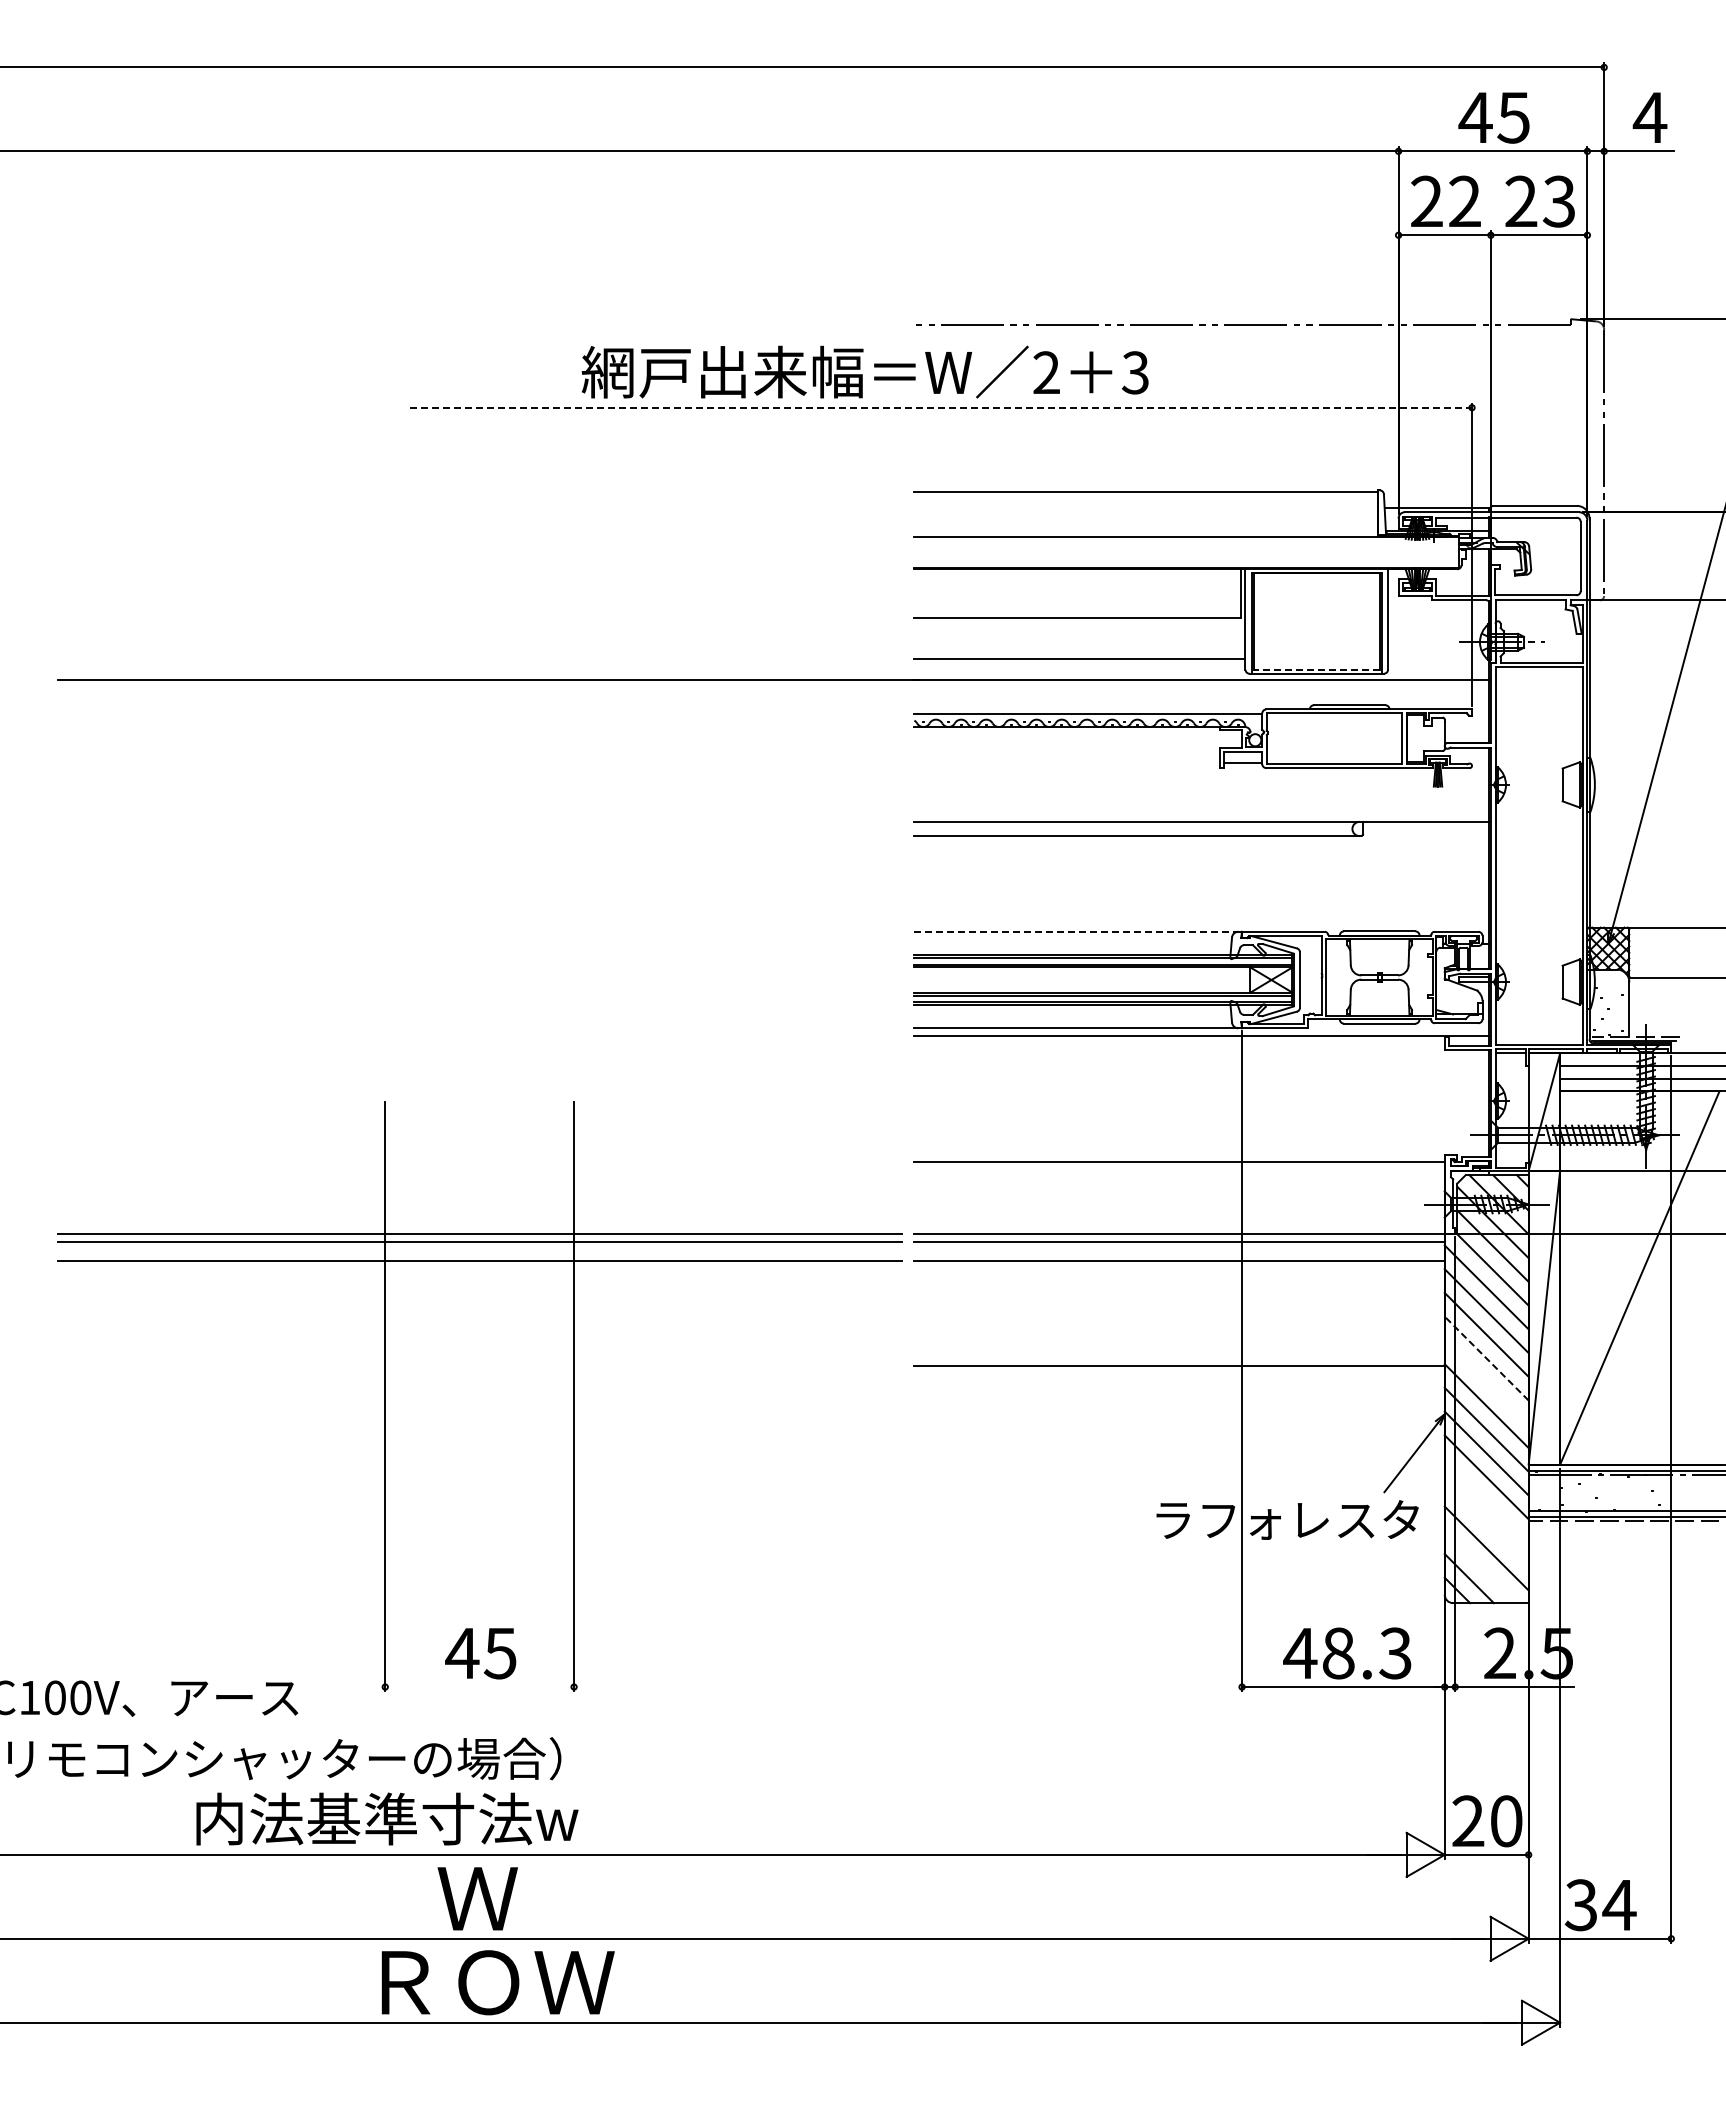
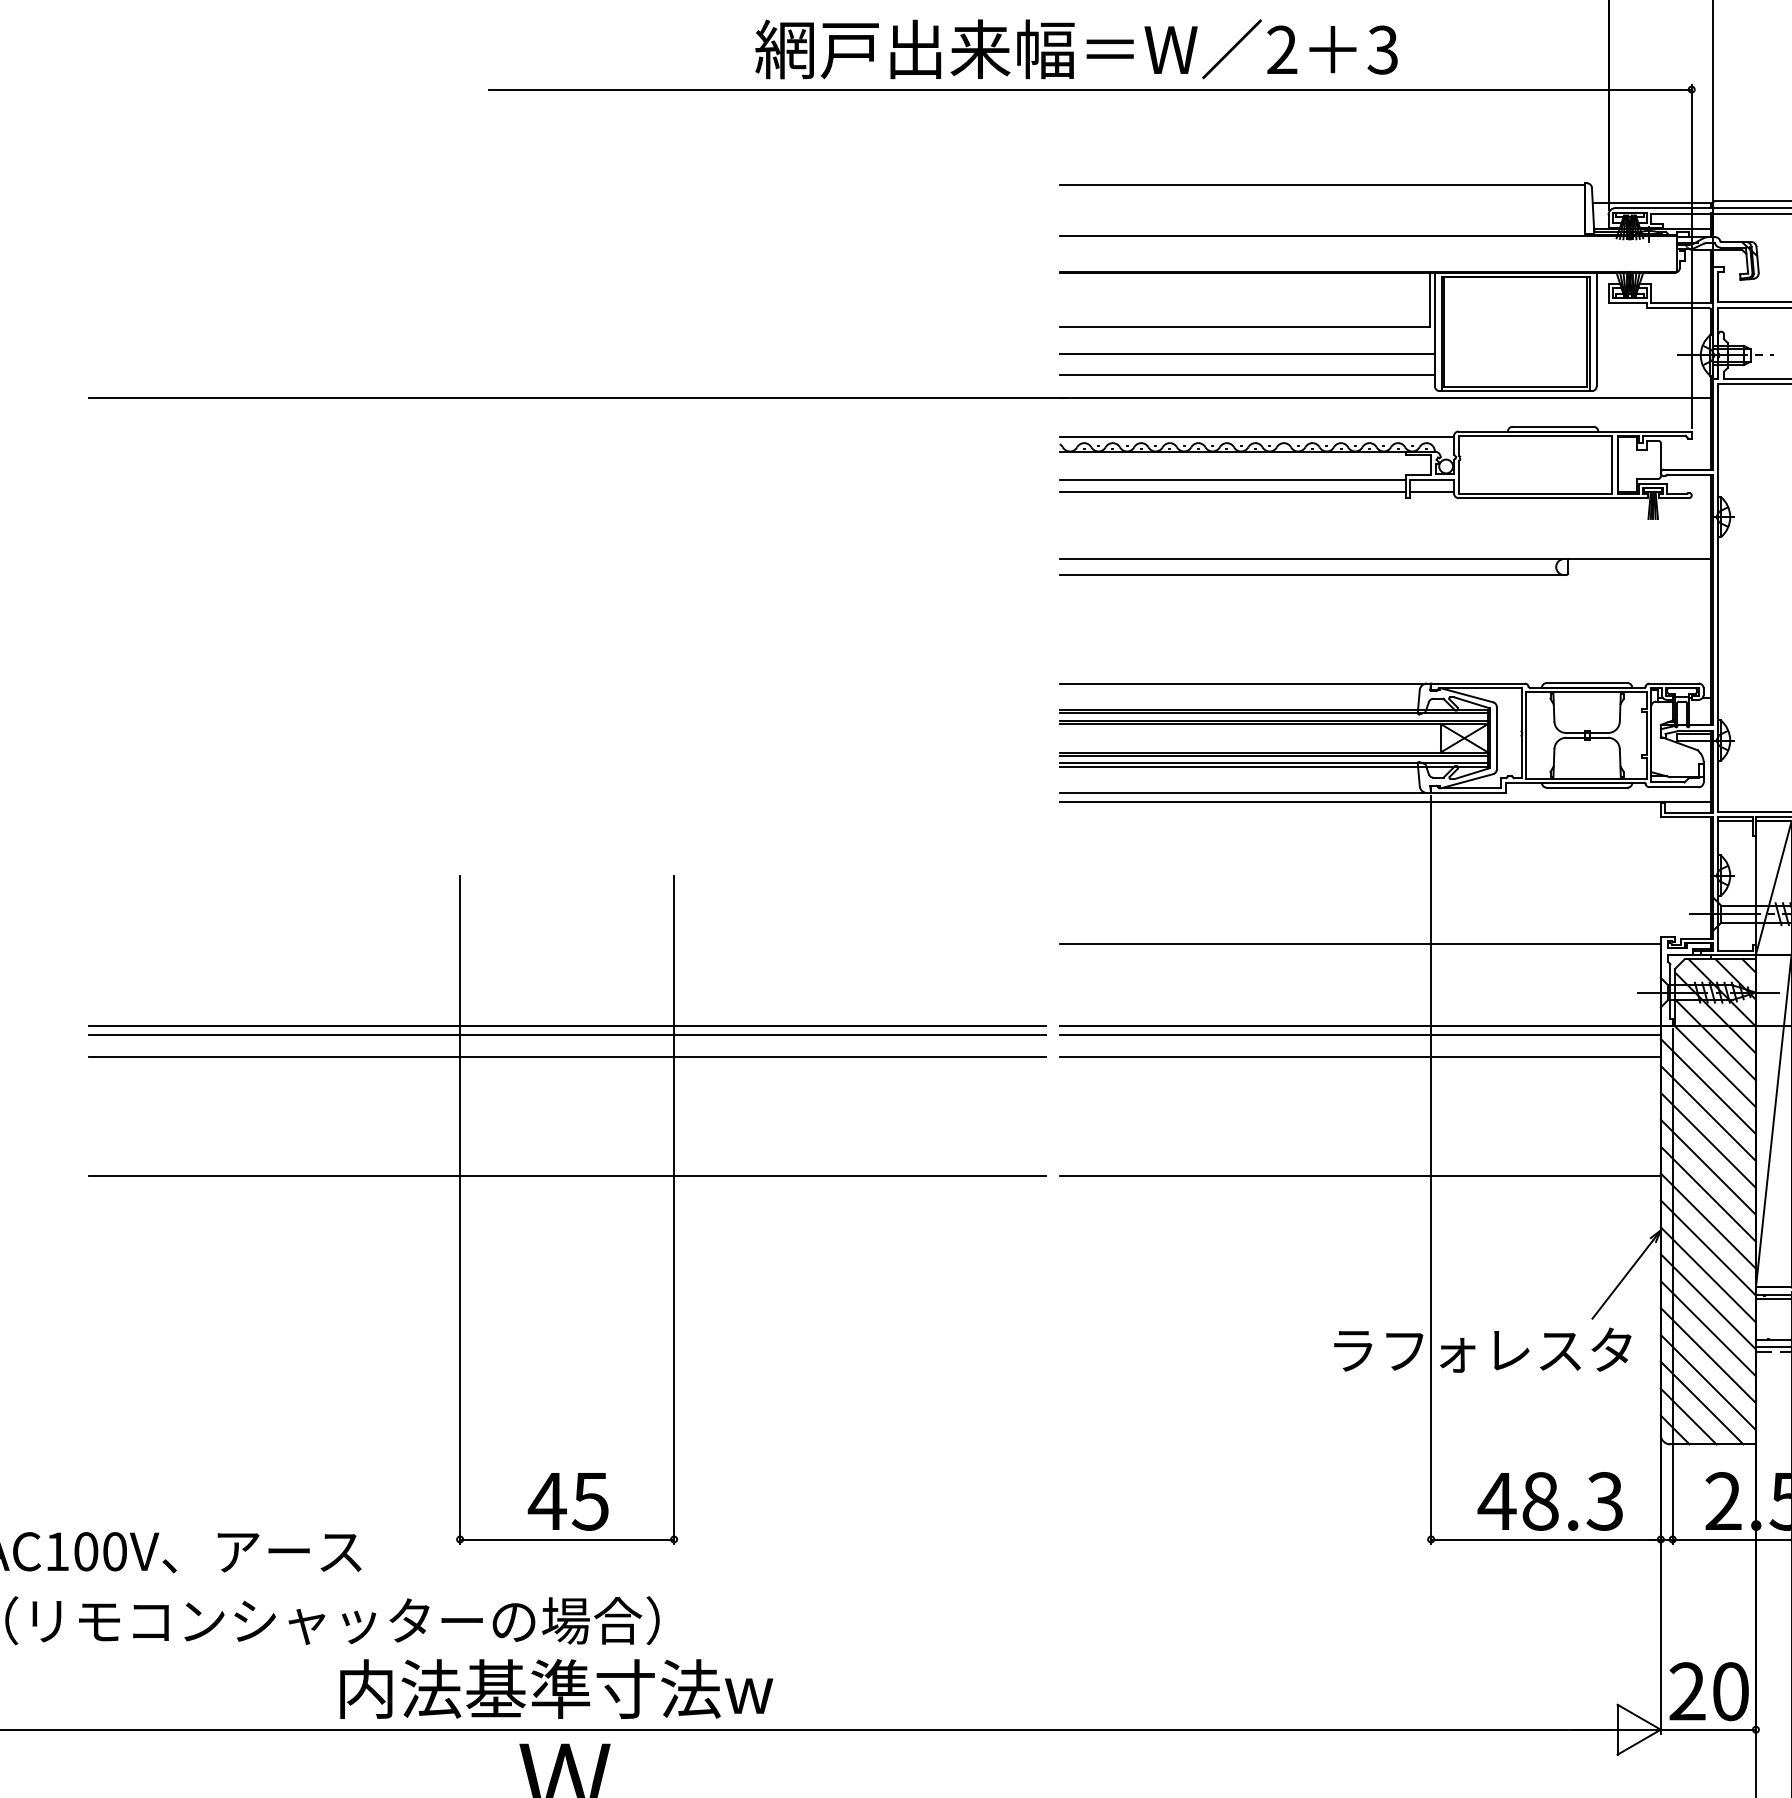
text: (864, 371) -> (1075, 48), moved
line: (941, 407) -> (1090, 89), dashed -> solid
line: (1079, 640) -> (1246, 353), added
line: (1316, 669) -> (1515, 386), dashed -> solid
line: (1067, 751) -> (1233, 479), added
line: (1067, 762) -> (1233, 491), added
line: (1076, 931) -> (1243, 683), dashed -> solid
line: (1486, 1358) -> (1708, 1167), dashed -> solid
line: (479, 1366) -> (566, 1176), added
line: (1486, 1382) -> (1708, 1194), added
line: (1486, 1500) -> (1708, 1328), added
line: (1486, 1524) -> (1708, 1355), added
line: (1480, 1566) -> (1701, 1402), added
line: (479, 1687) -> (566, 1540), added
text: (387, 1818) -> (556, 1688), moved

